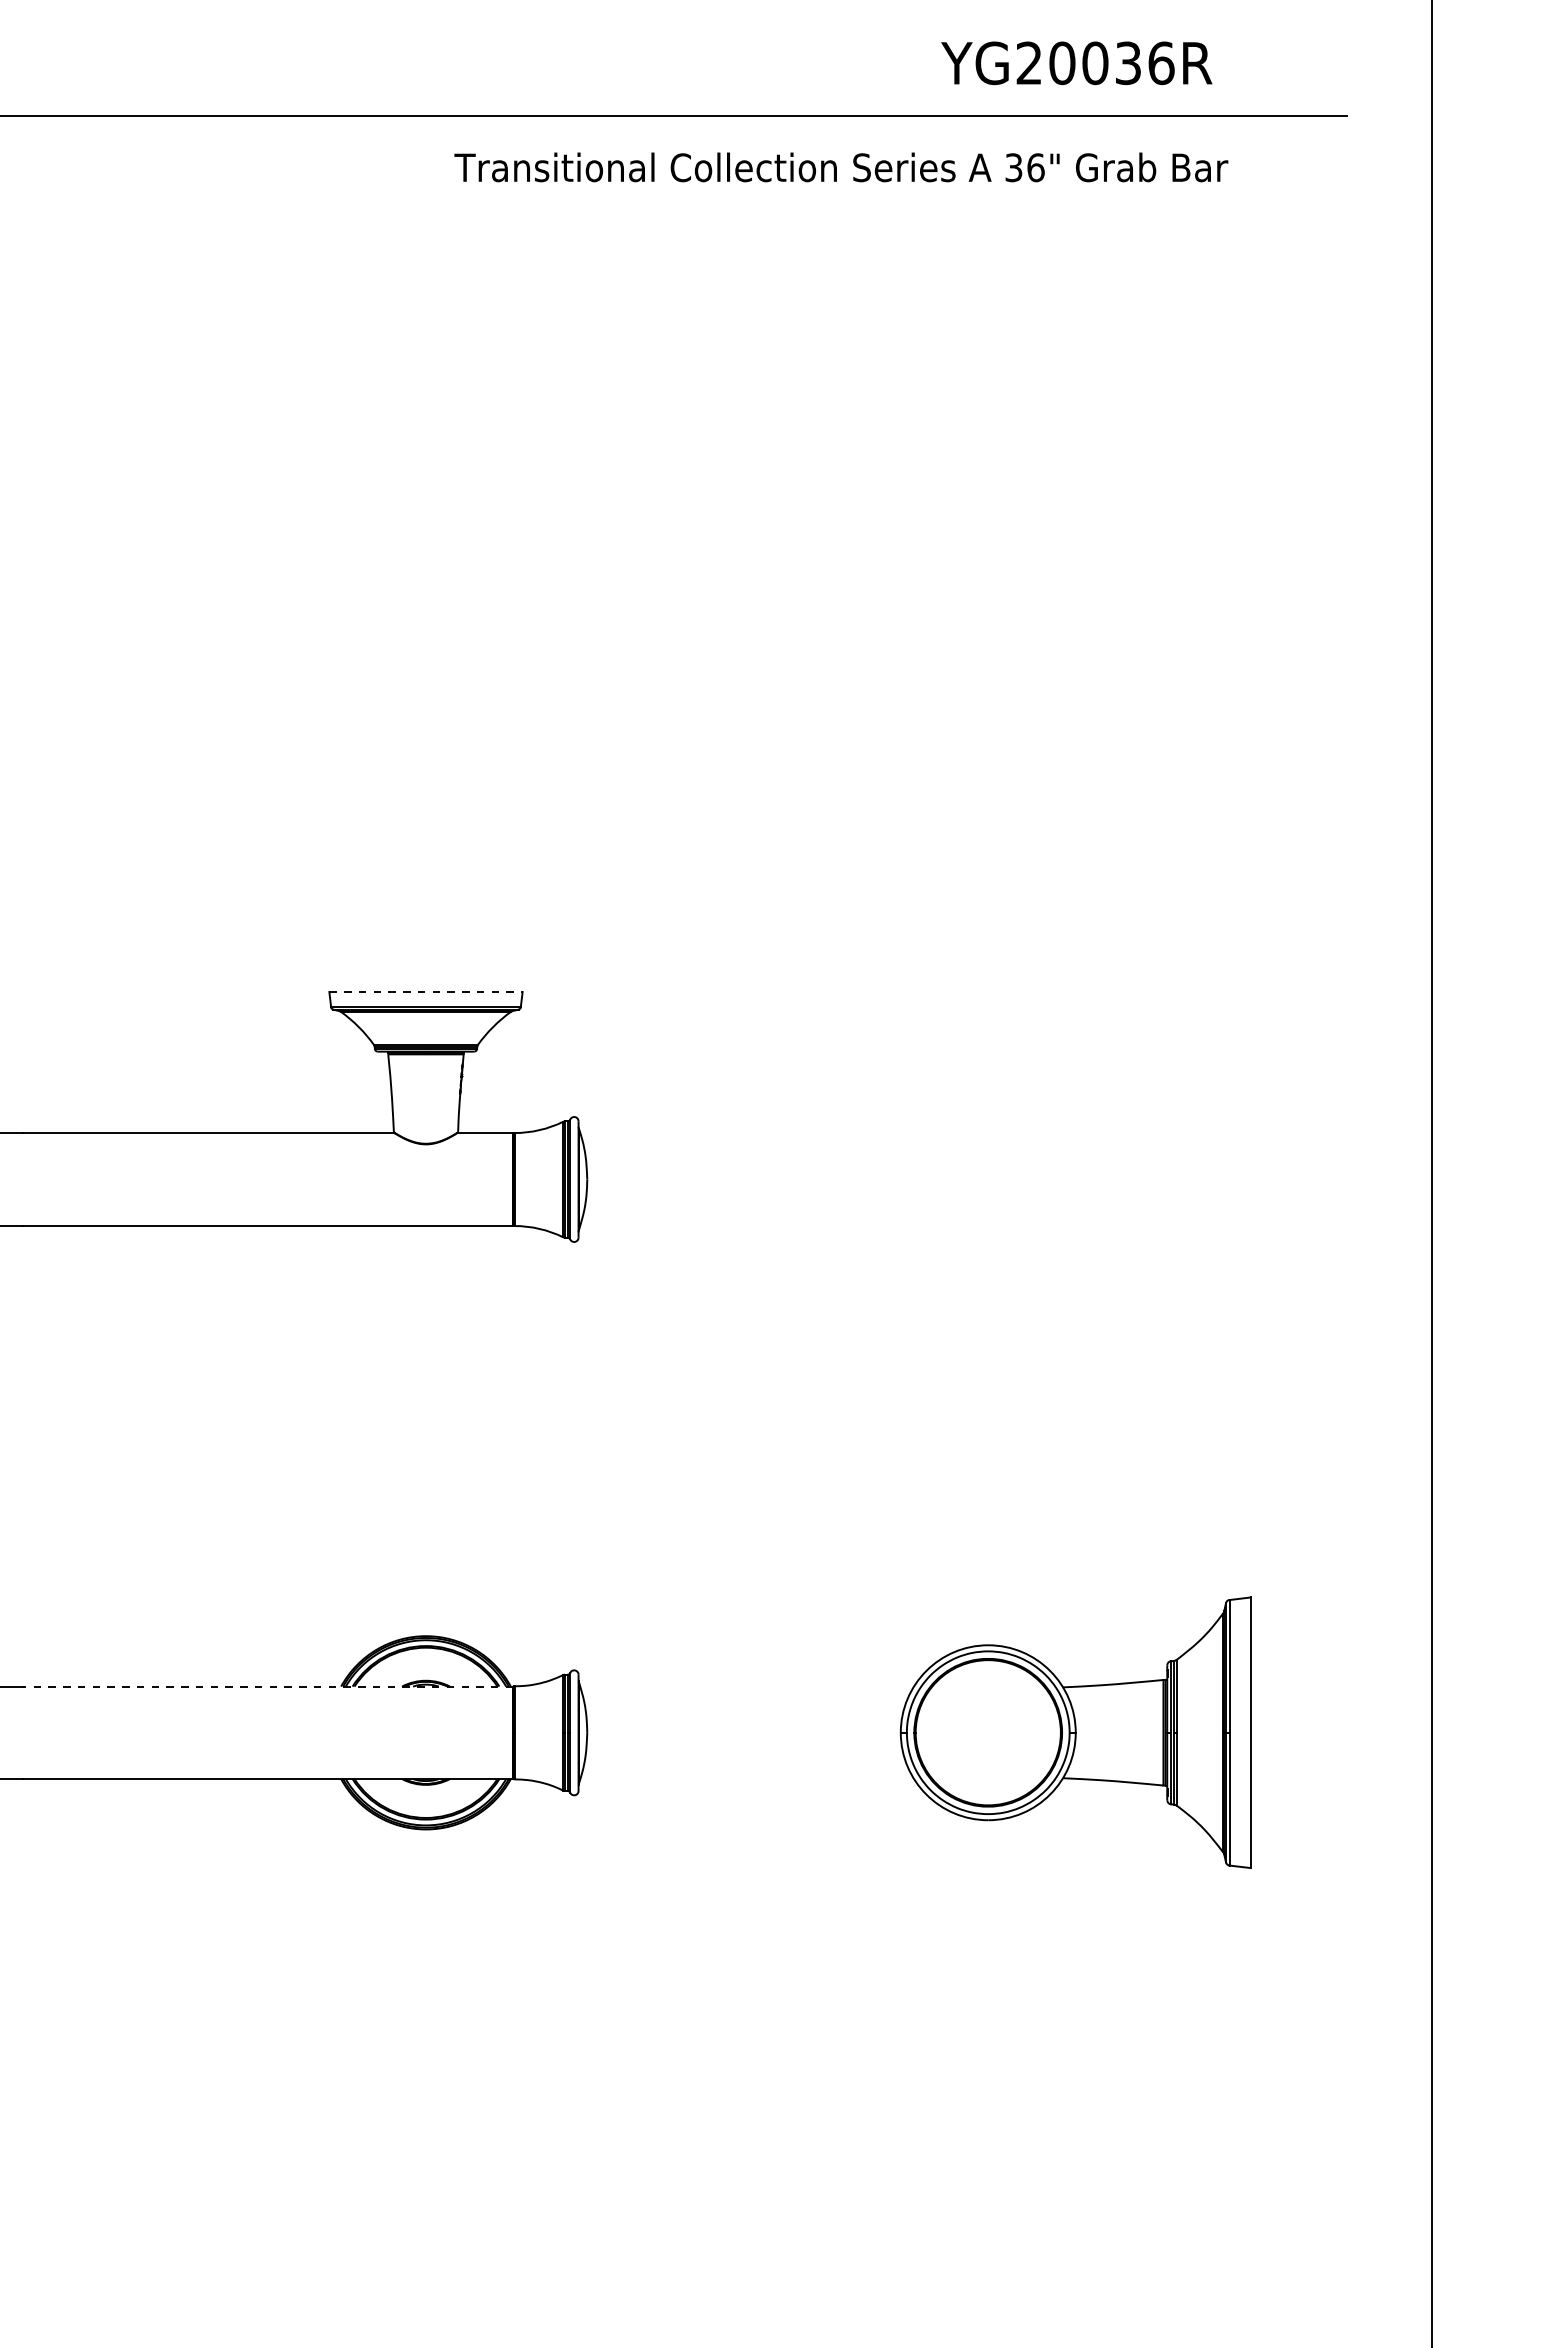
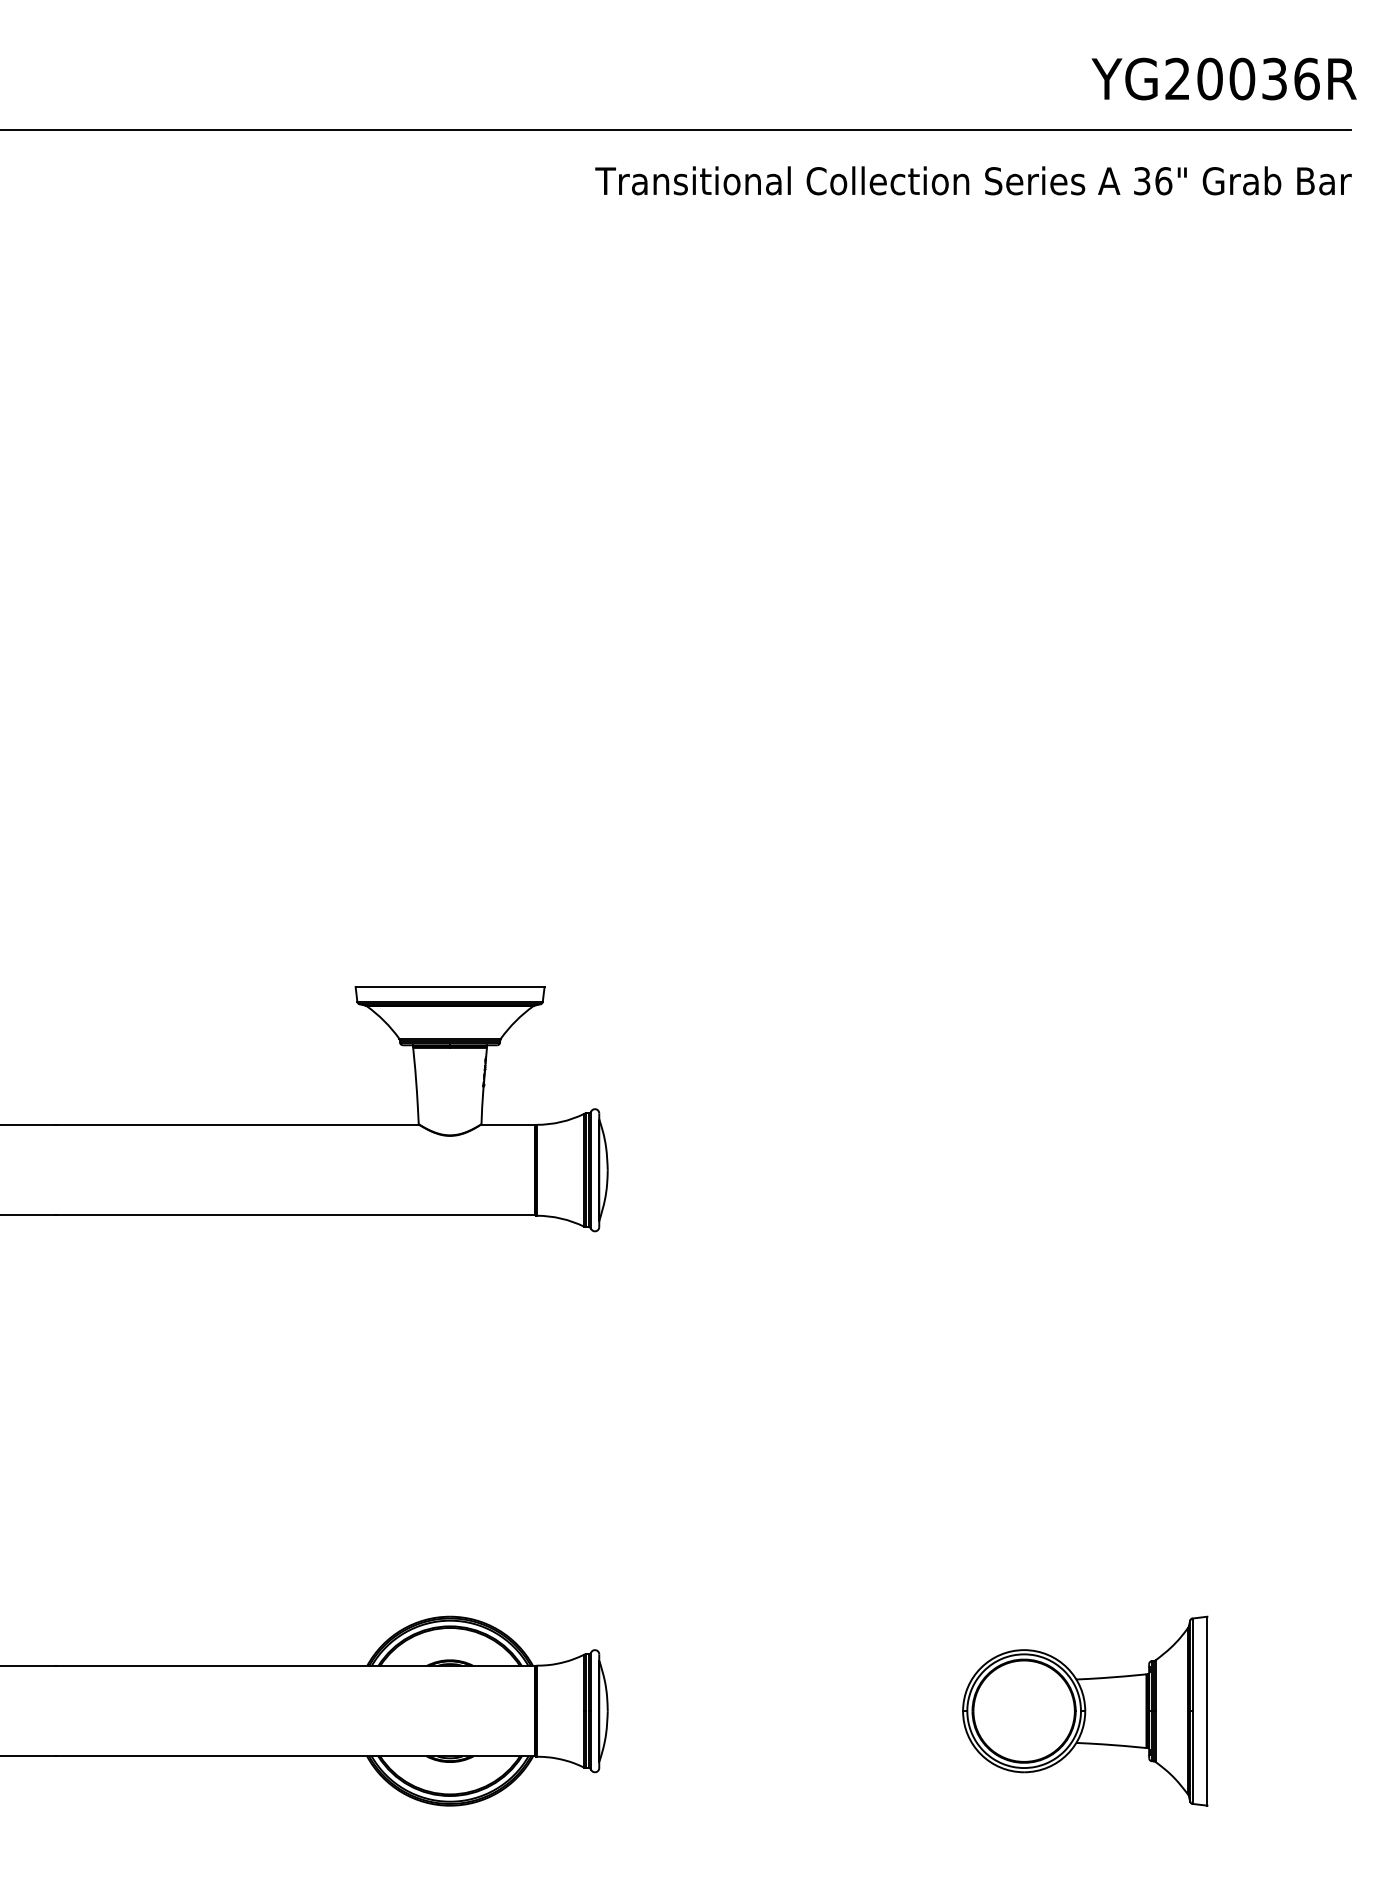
text: (1076, 63) -> (1223, 79), moved
text: (841, 167) -> (973, 180), moved
line: (426, 992) -> (450, 987), dashed -> solid
line: (267, 1686) -> (295, 1665), dashed -> solid
part: (1075, 1732) -> (1085, 1710), size x0.71

